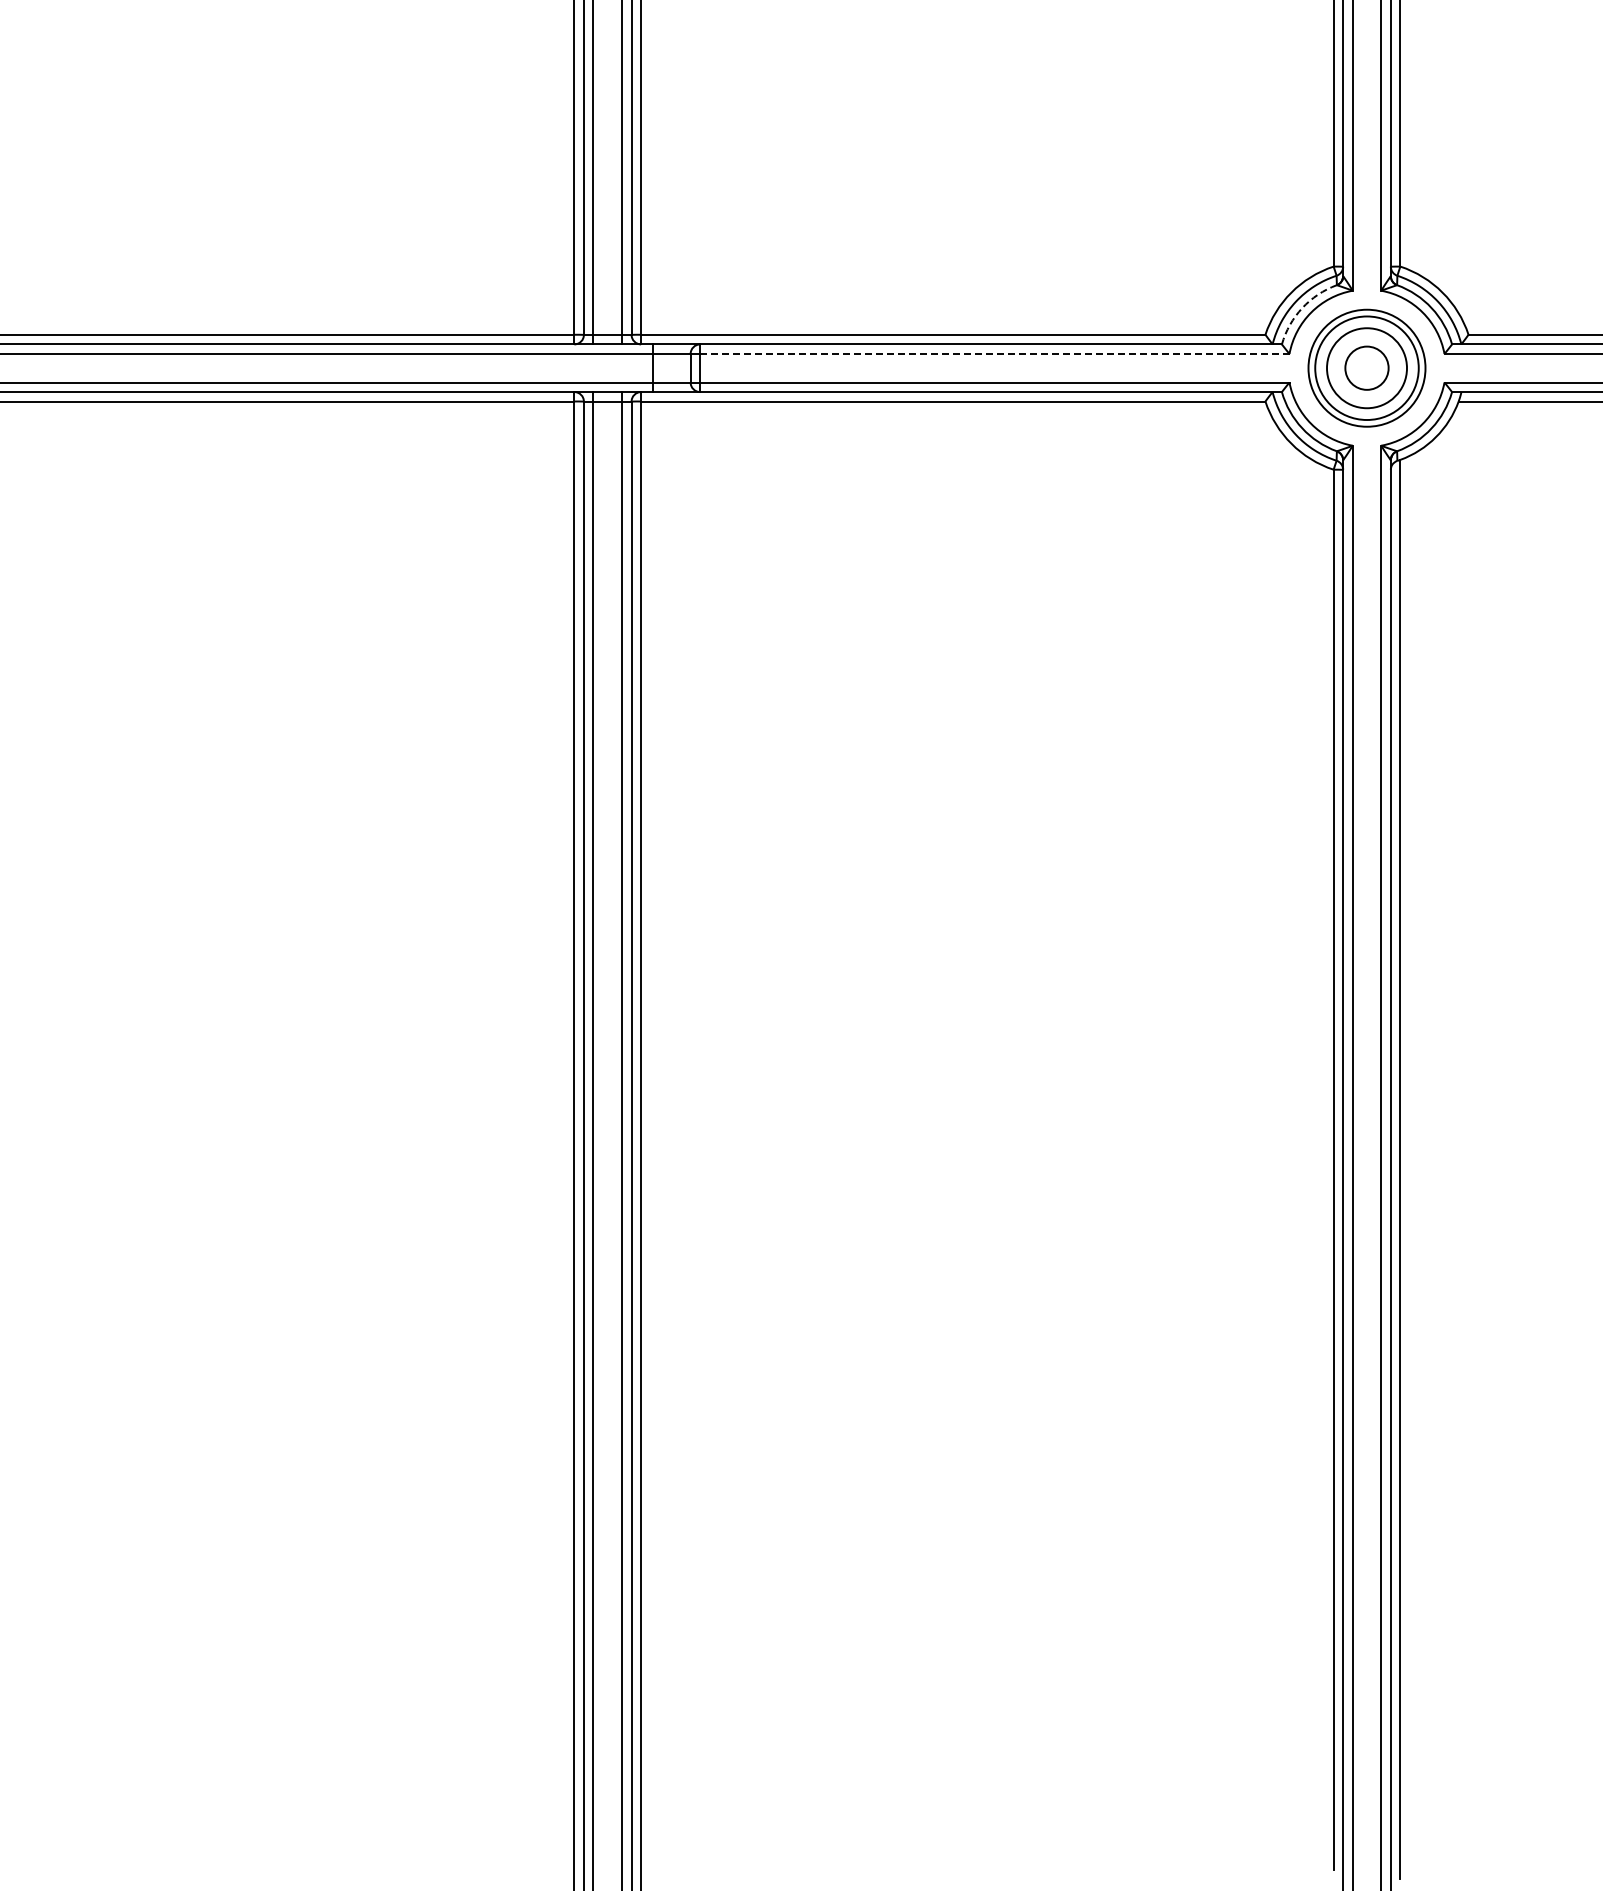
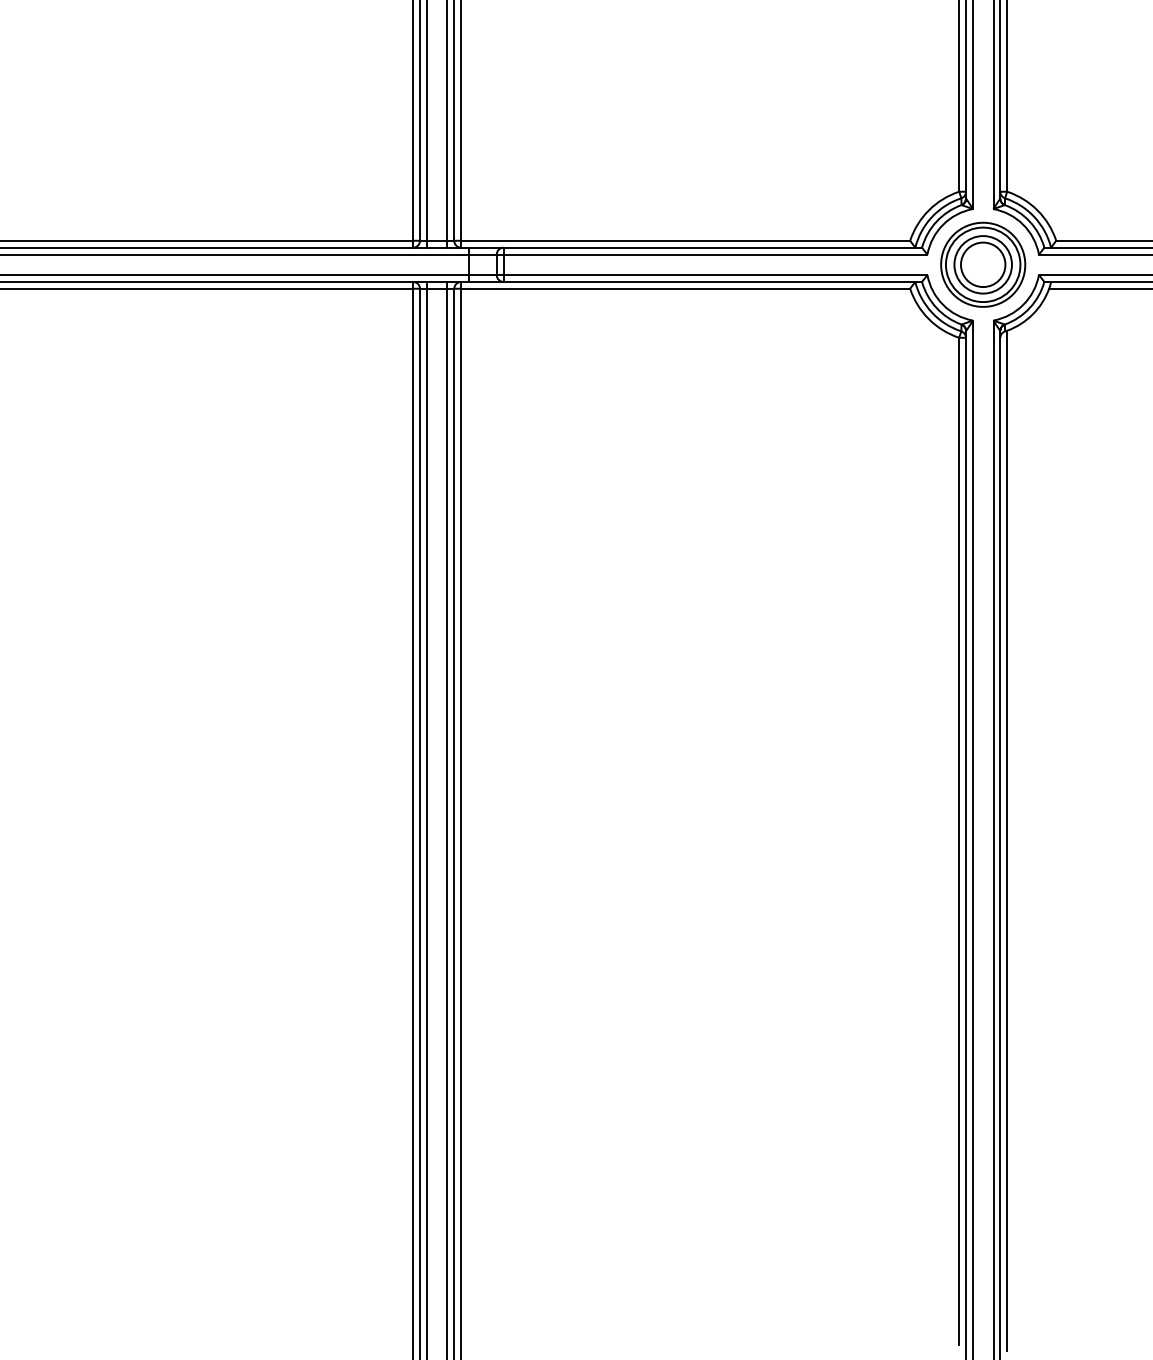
arc: (1302, 308) -> (936, 221), dashed -> solid
line: (994, 353) -> (715, 254), dashed -> solid
circle: (1366, 368) -> (982, 265), size x1.43

